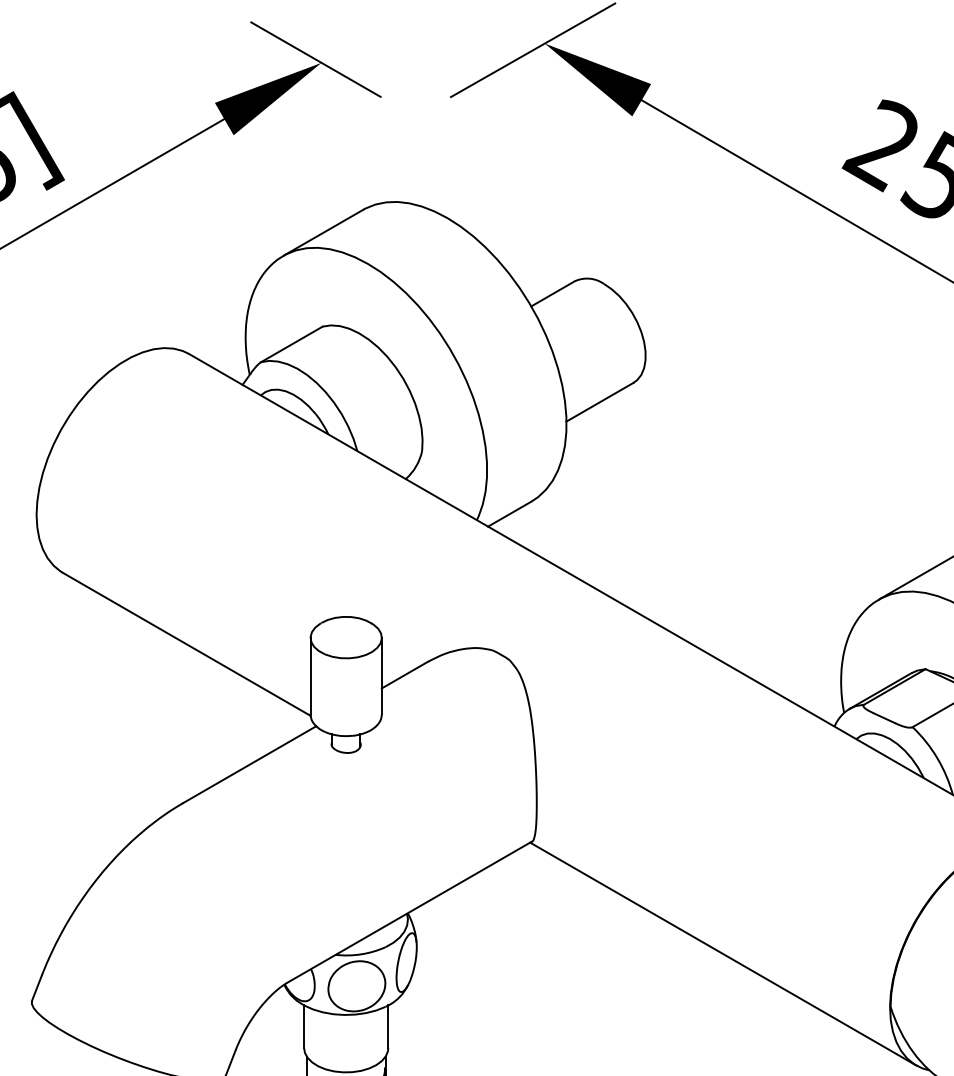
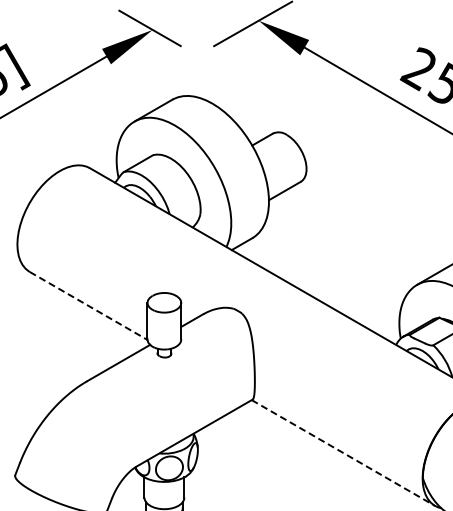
line: (186, 643) -> (88, 305), solid -> dashed
line: (723, 955) -> (343, 453), solid -> dashed

